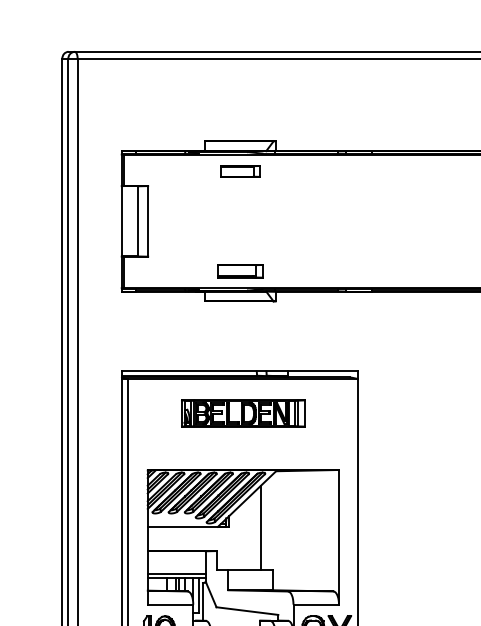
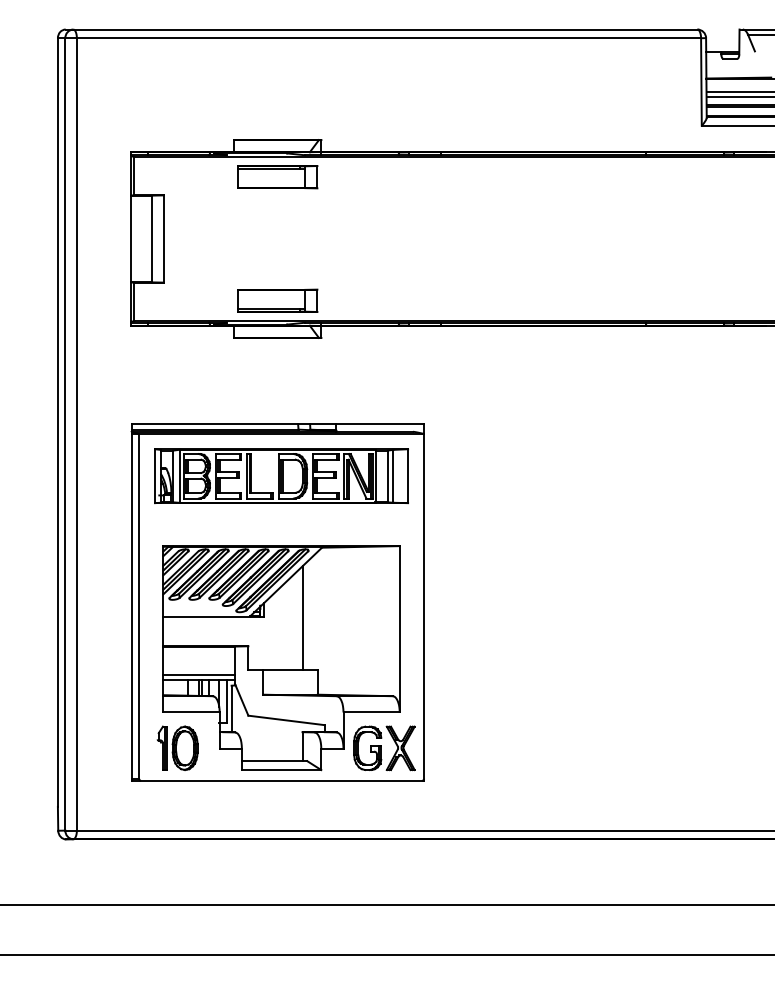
part: (240, 171) -> (277, 177), size x1.67
part: (240, 271) -> (277, 300), size x1.43
part: (243, 413) -> (281, 476), size x1.67

